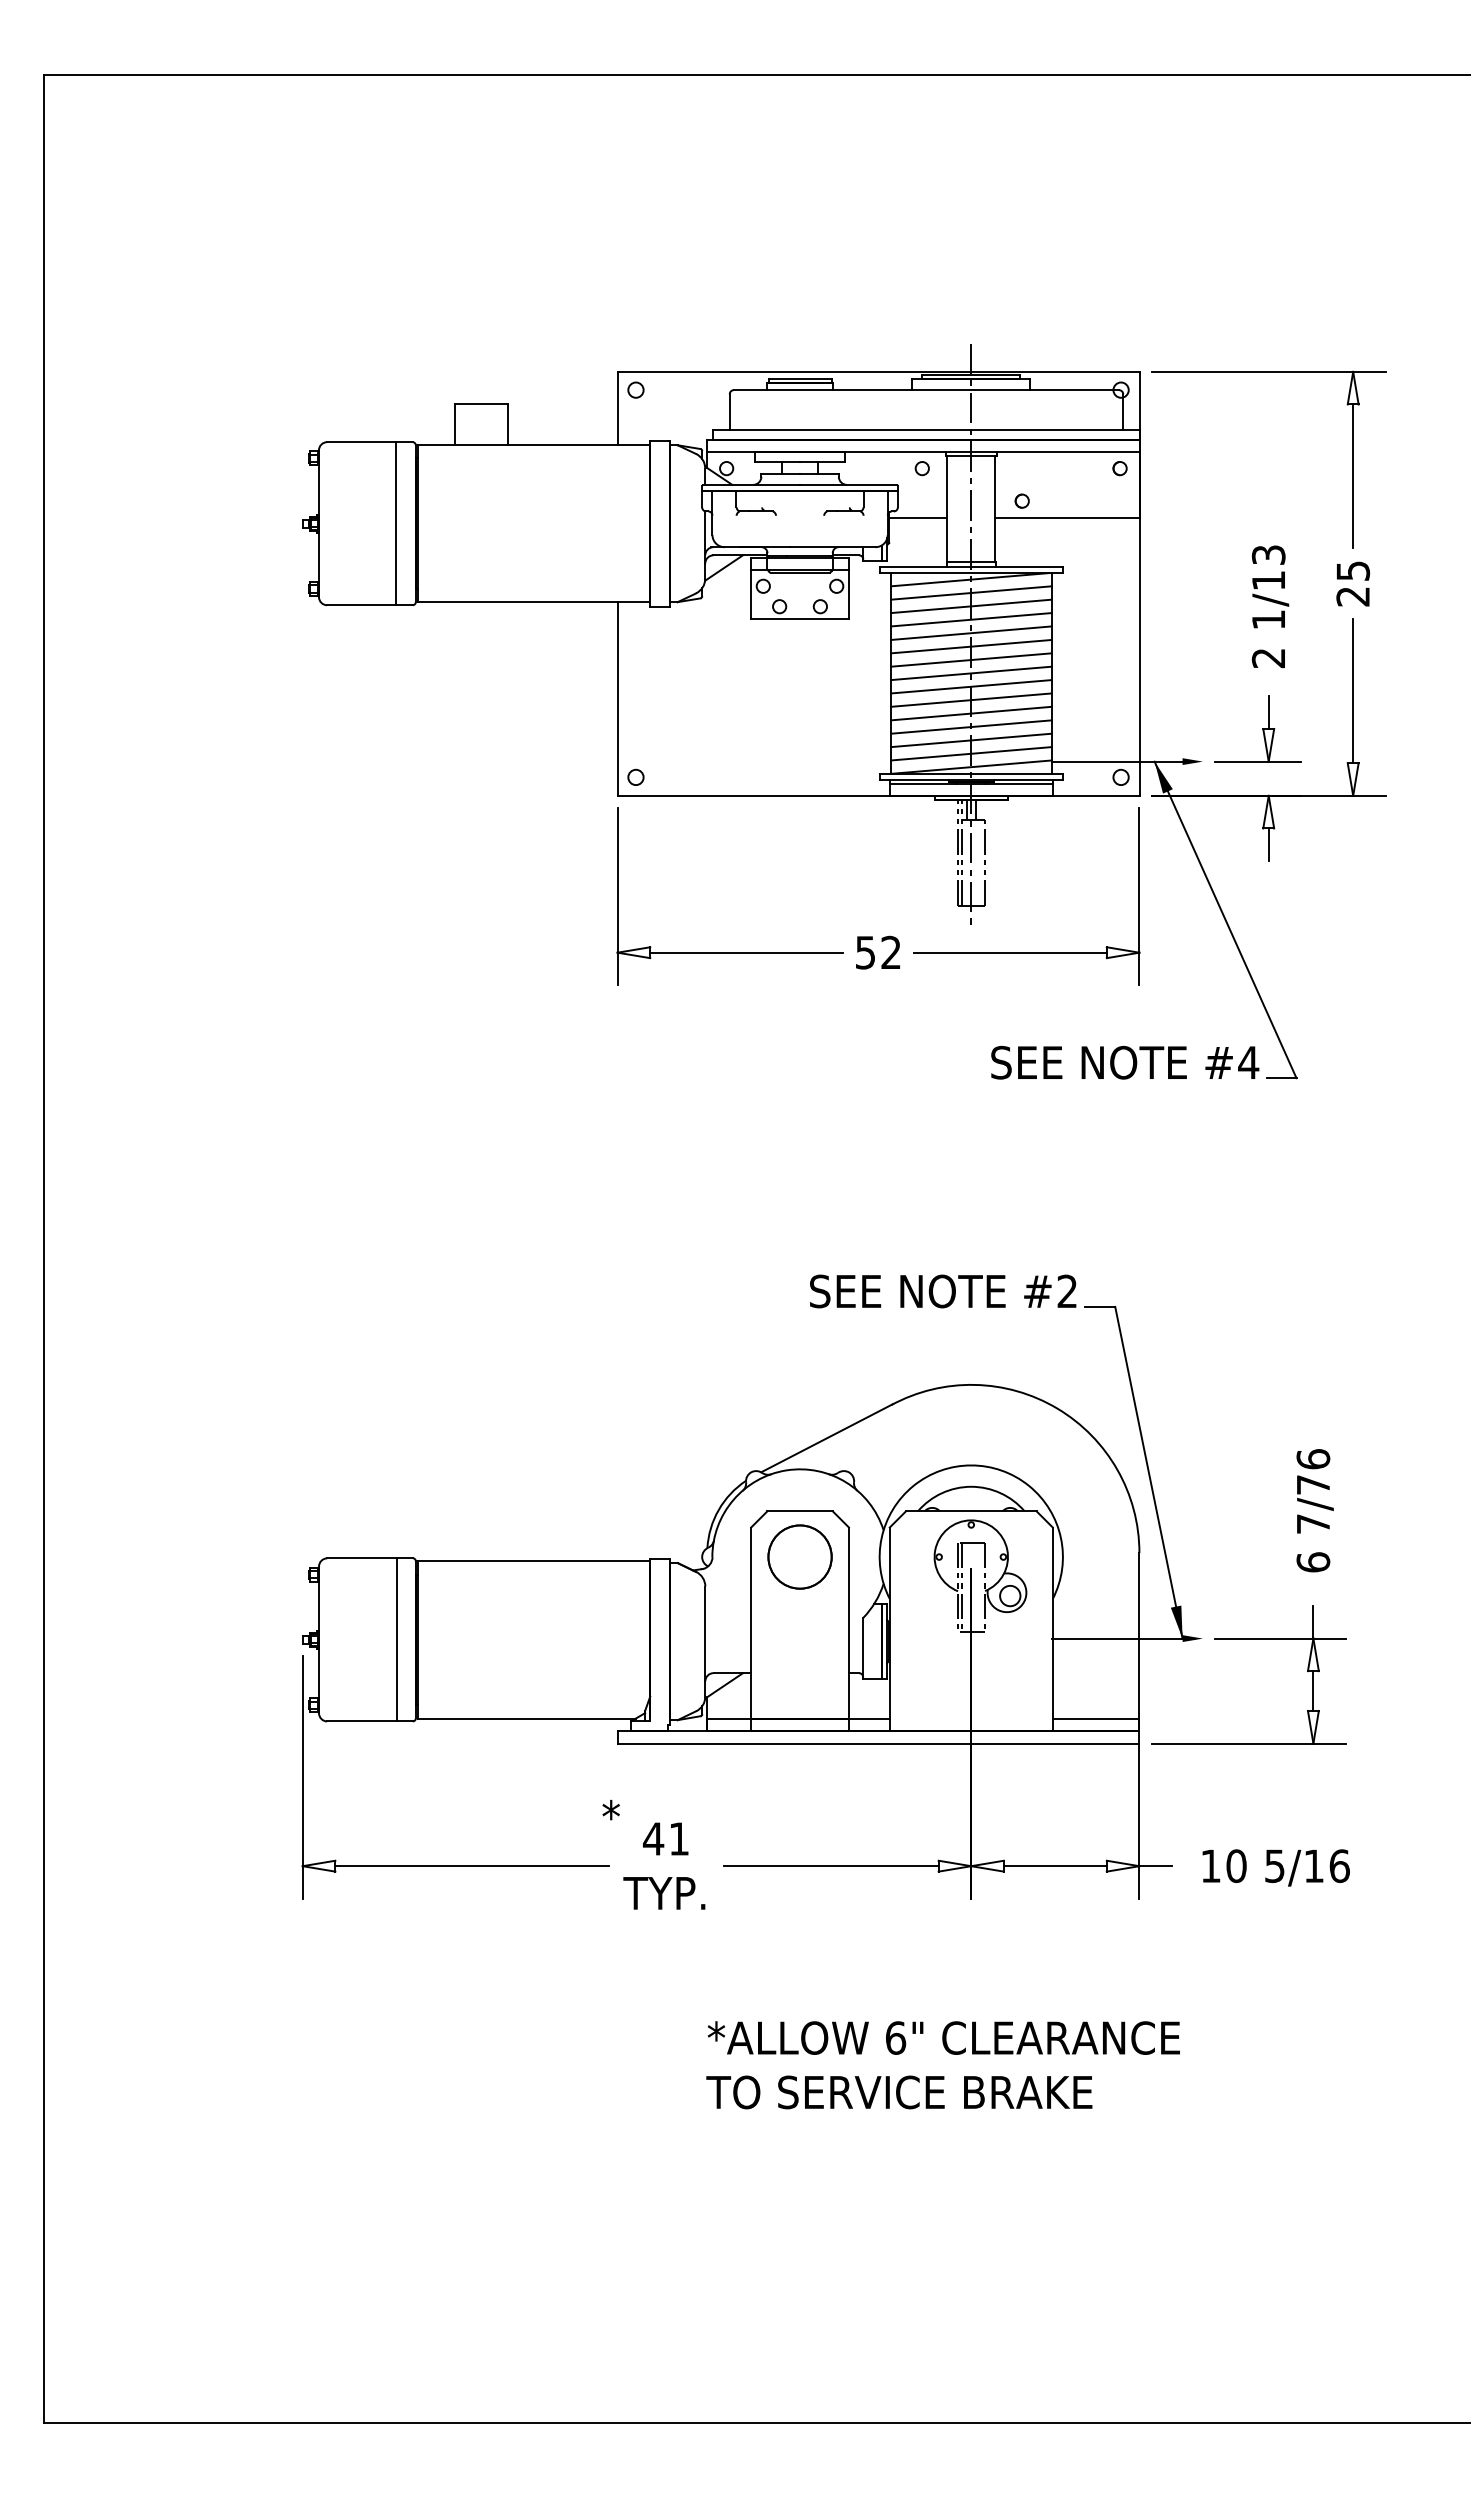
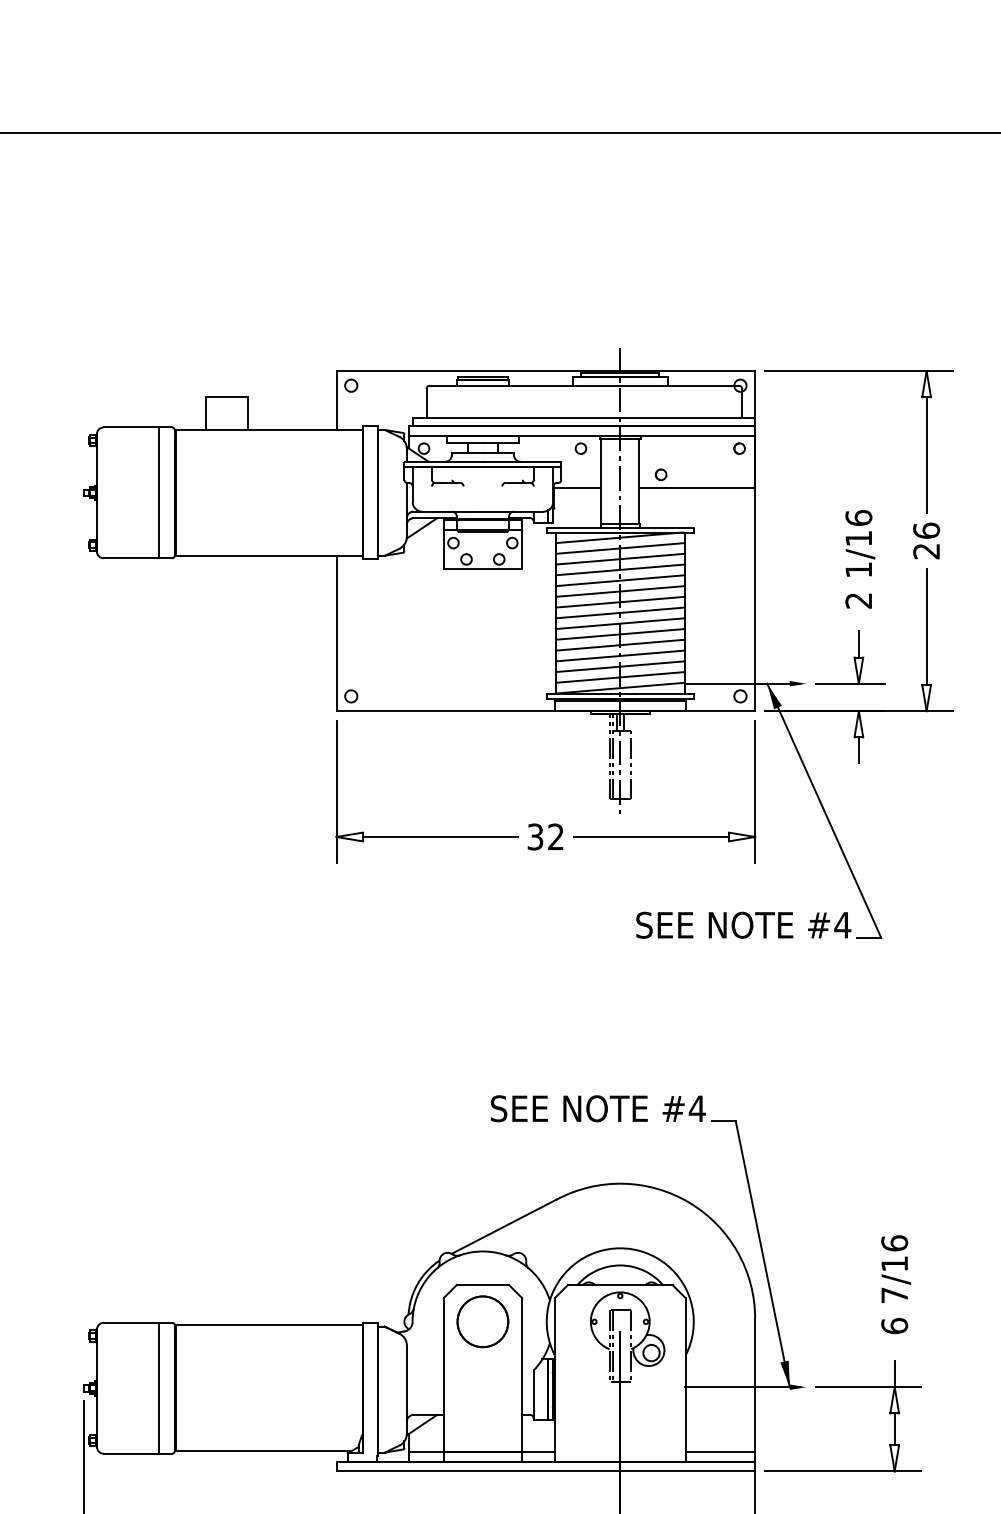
text: (1268, 554) -> (858, 517), 1/13 -> 1/16
text: (1353, 570) -> (926, 530), 25 -> 26
text: (865, 951) -> (535, 836), 52 -> 32
text: (1067, 1290) -> (697, 1107), #2 -> #4
text: (1313, 1484) -> (894, 1263), 7/76 -> 7/16

